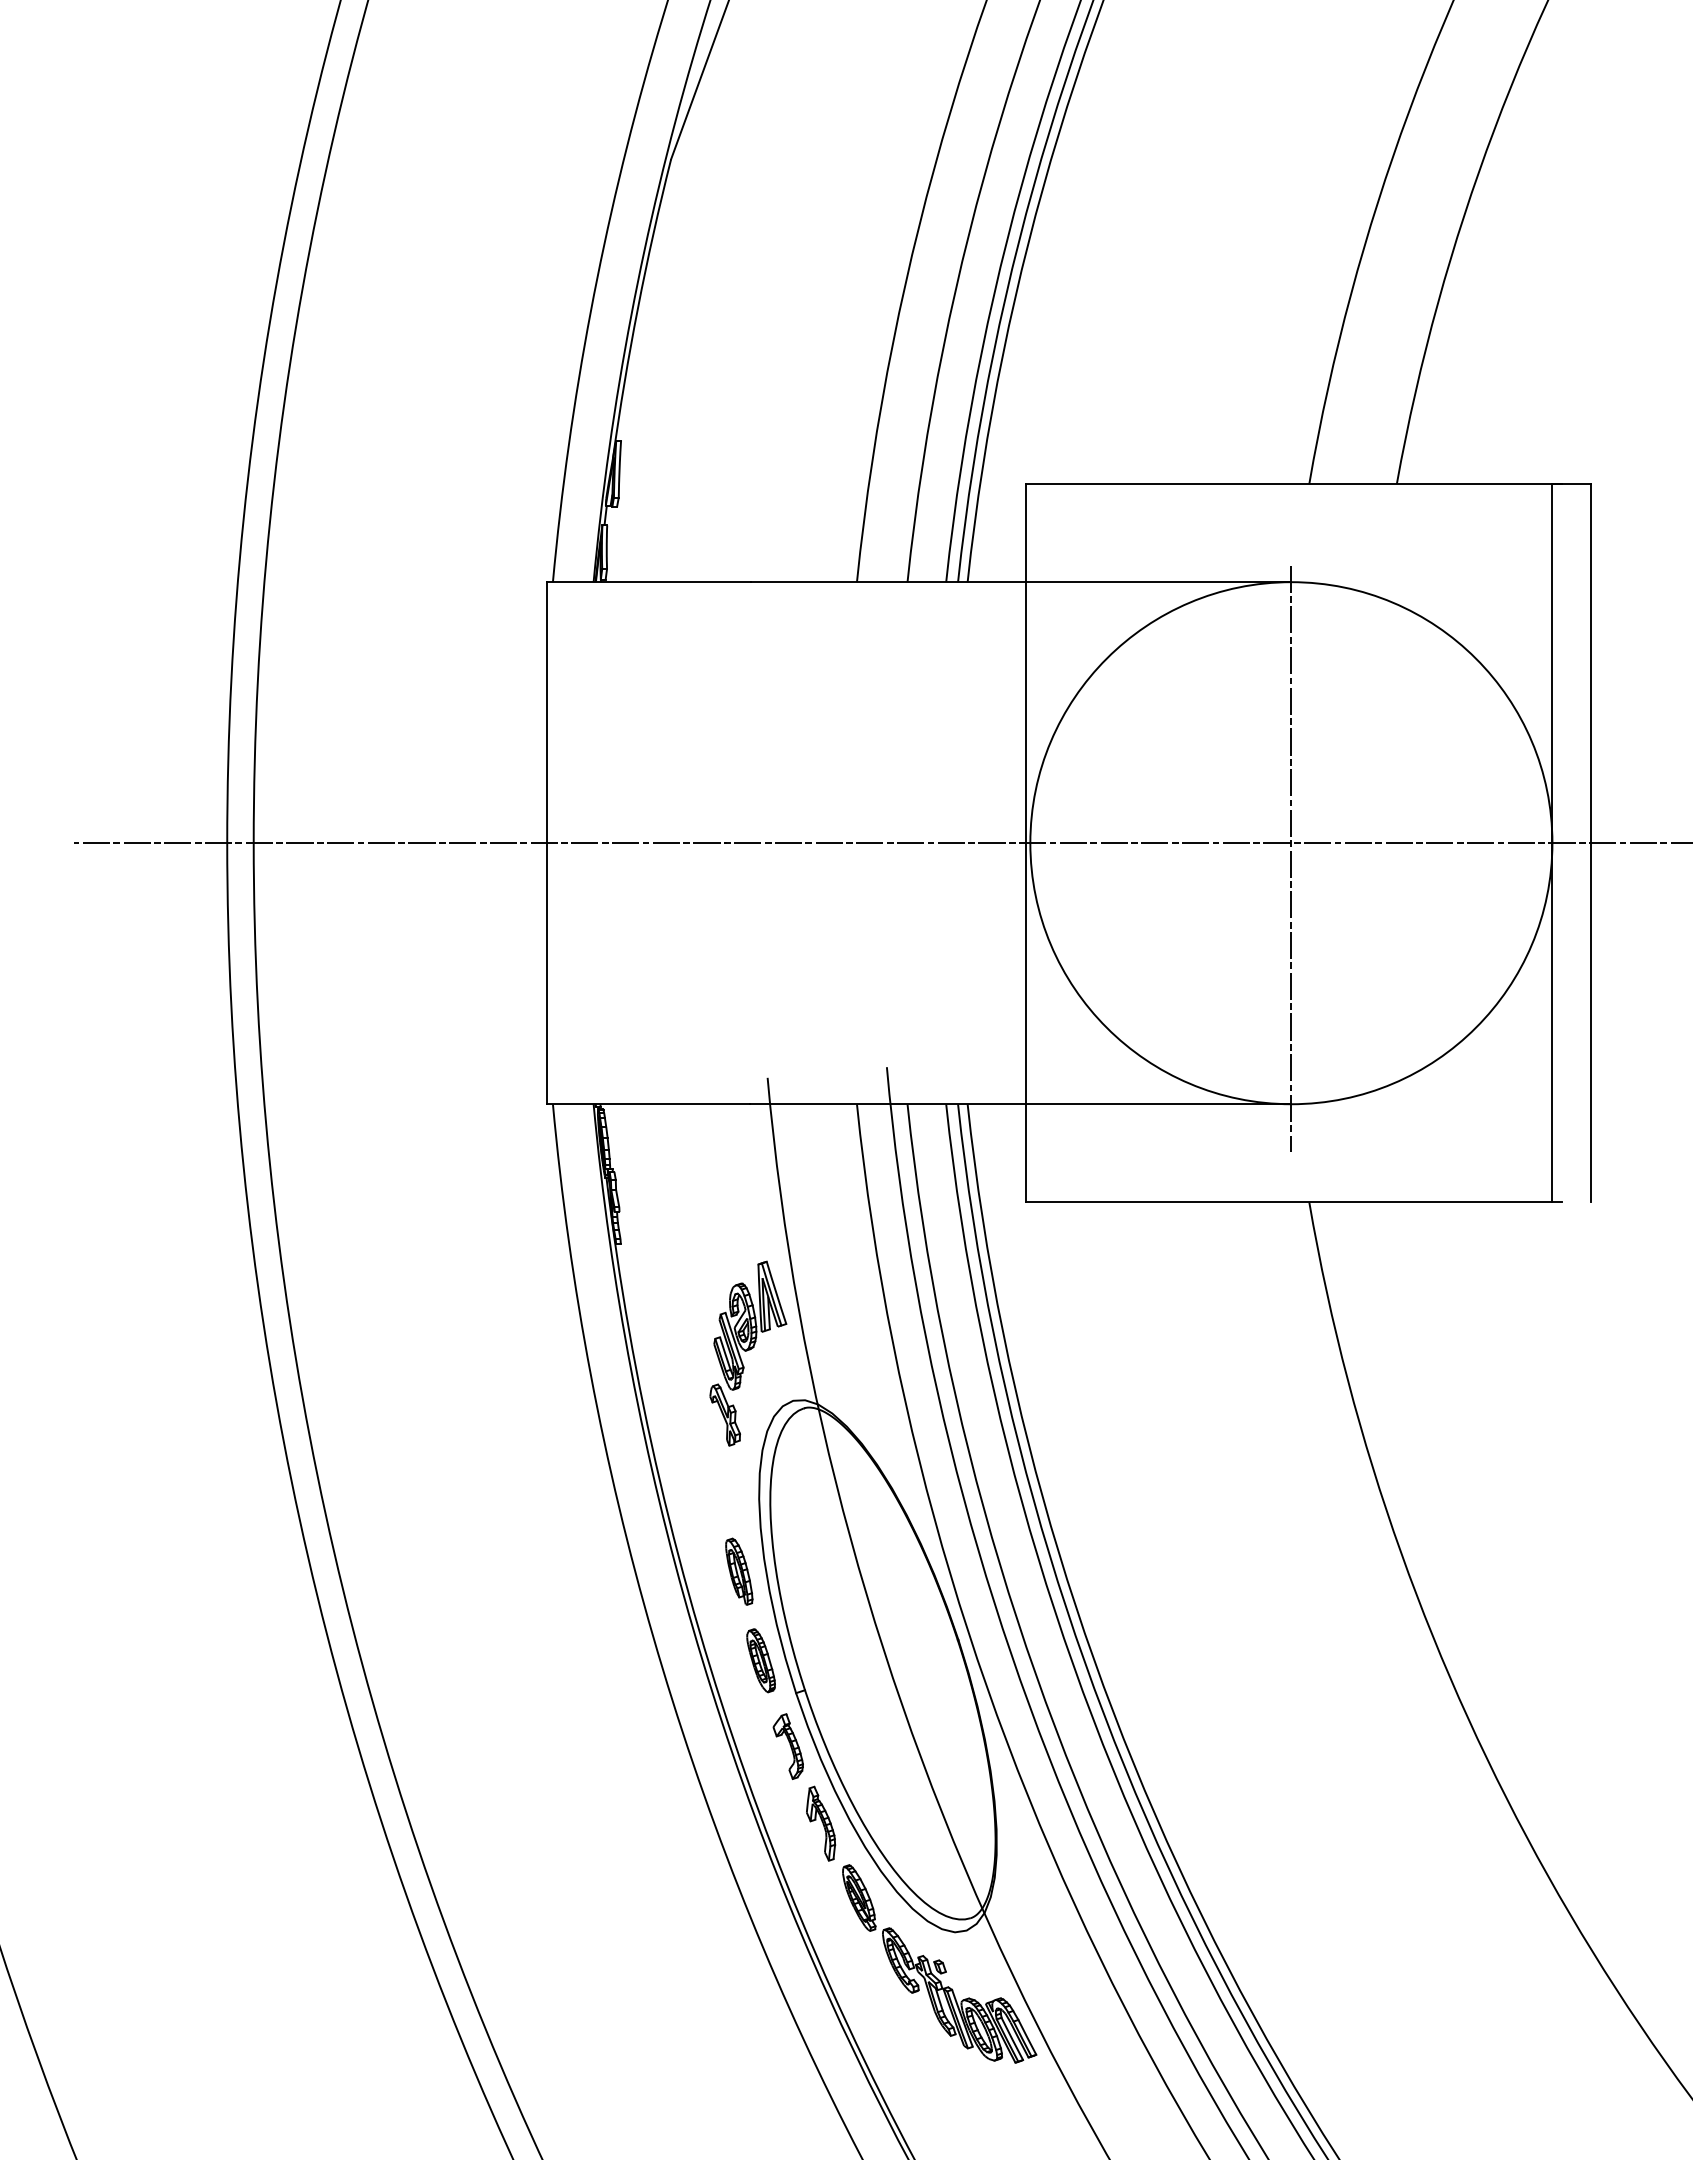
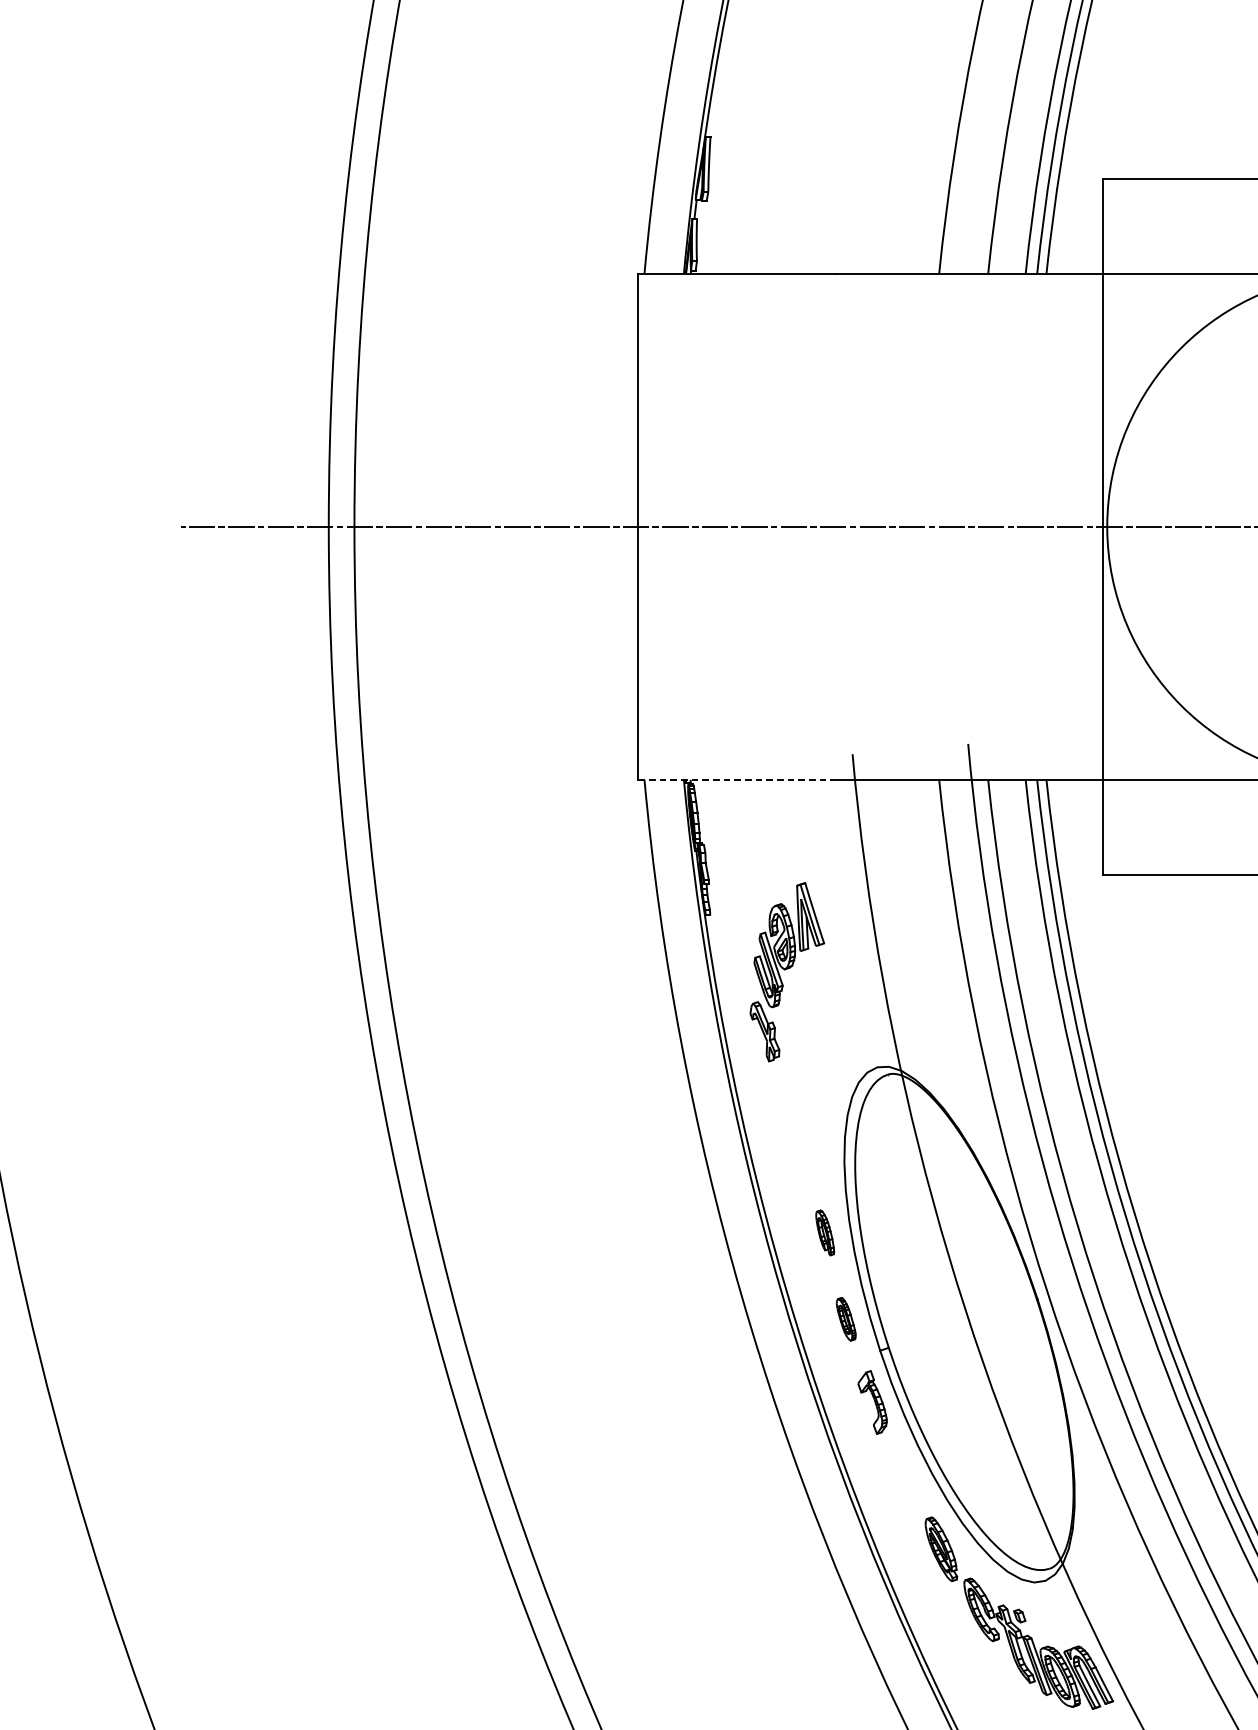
line: (648, 1104) -> (737, 780), solid -> dashed
part: (748, 1353) -> (787, 972), moved
part: (739, 1571) -> (825, 1232), size x0.7
part: (760, 1660) -> (845, 1319), size x0.7
part: (821, 1823) -> (904, 1477), removed

